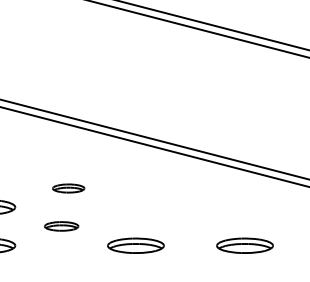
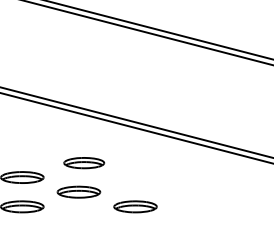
part: (68, 188) -> (84, 163), size x1.67
part: (61, 225) -> (78, 191), size x1.67
part: (244, 245) -> (218, 206), removed

